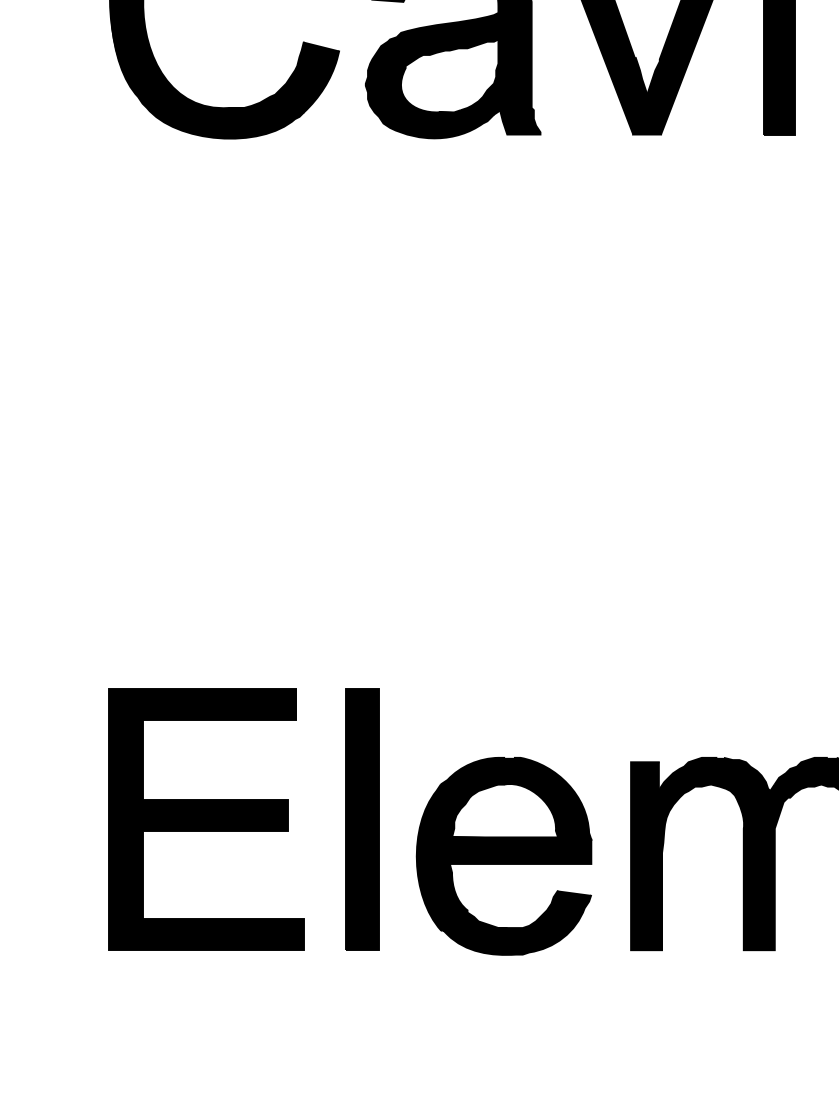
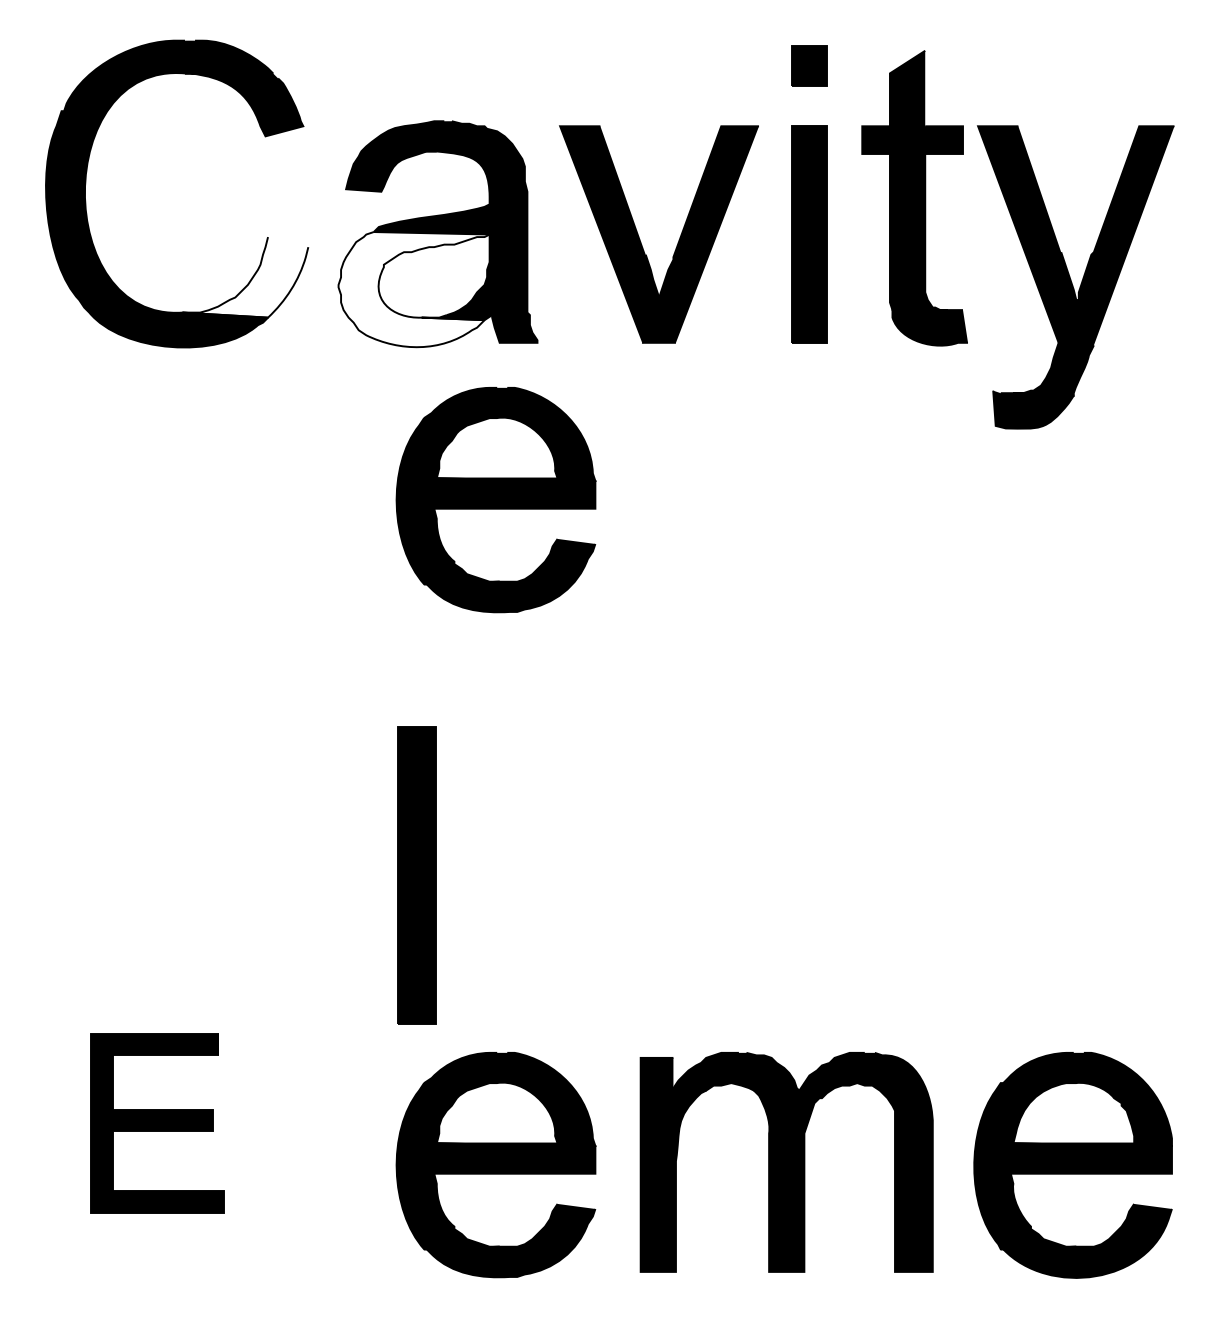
fill: (284, 77) -> (245, 277), removed
fill: (431, 87) -> (413, 289), removed
part: (503, 272) -> (495, 500), added
part: (206, 819) -> (156, 1123), size x0.6
part: (362, 819) -> (416, 875), moved

